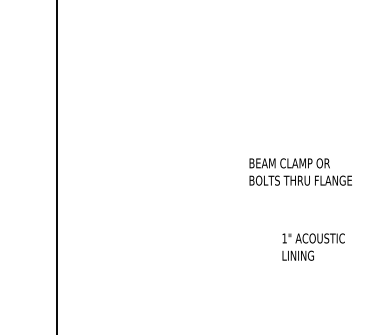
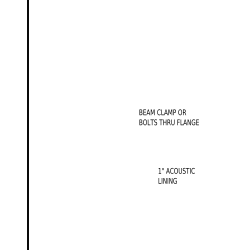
text: (299, 172) -> (168, 117), moved

